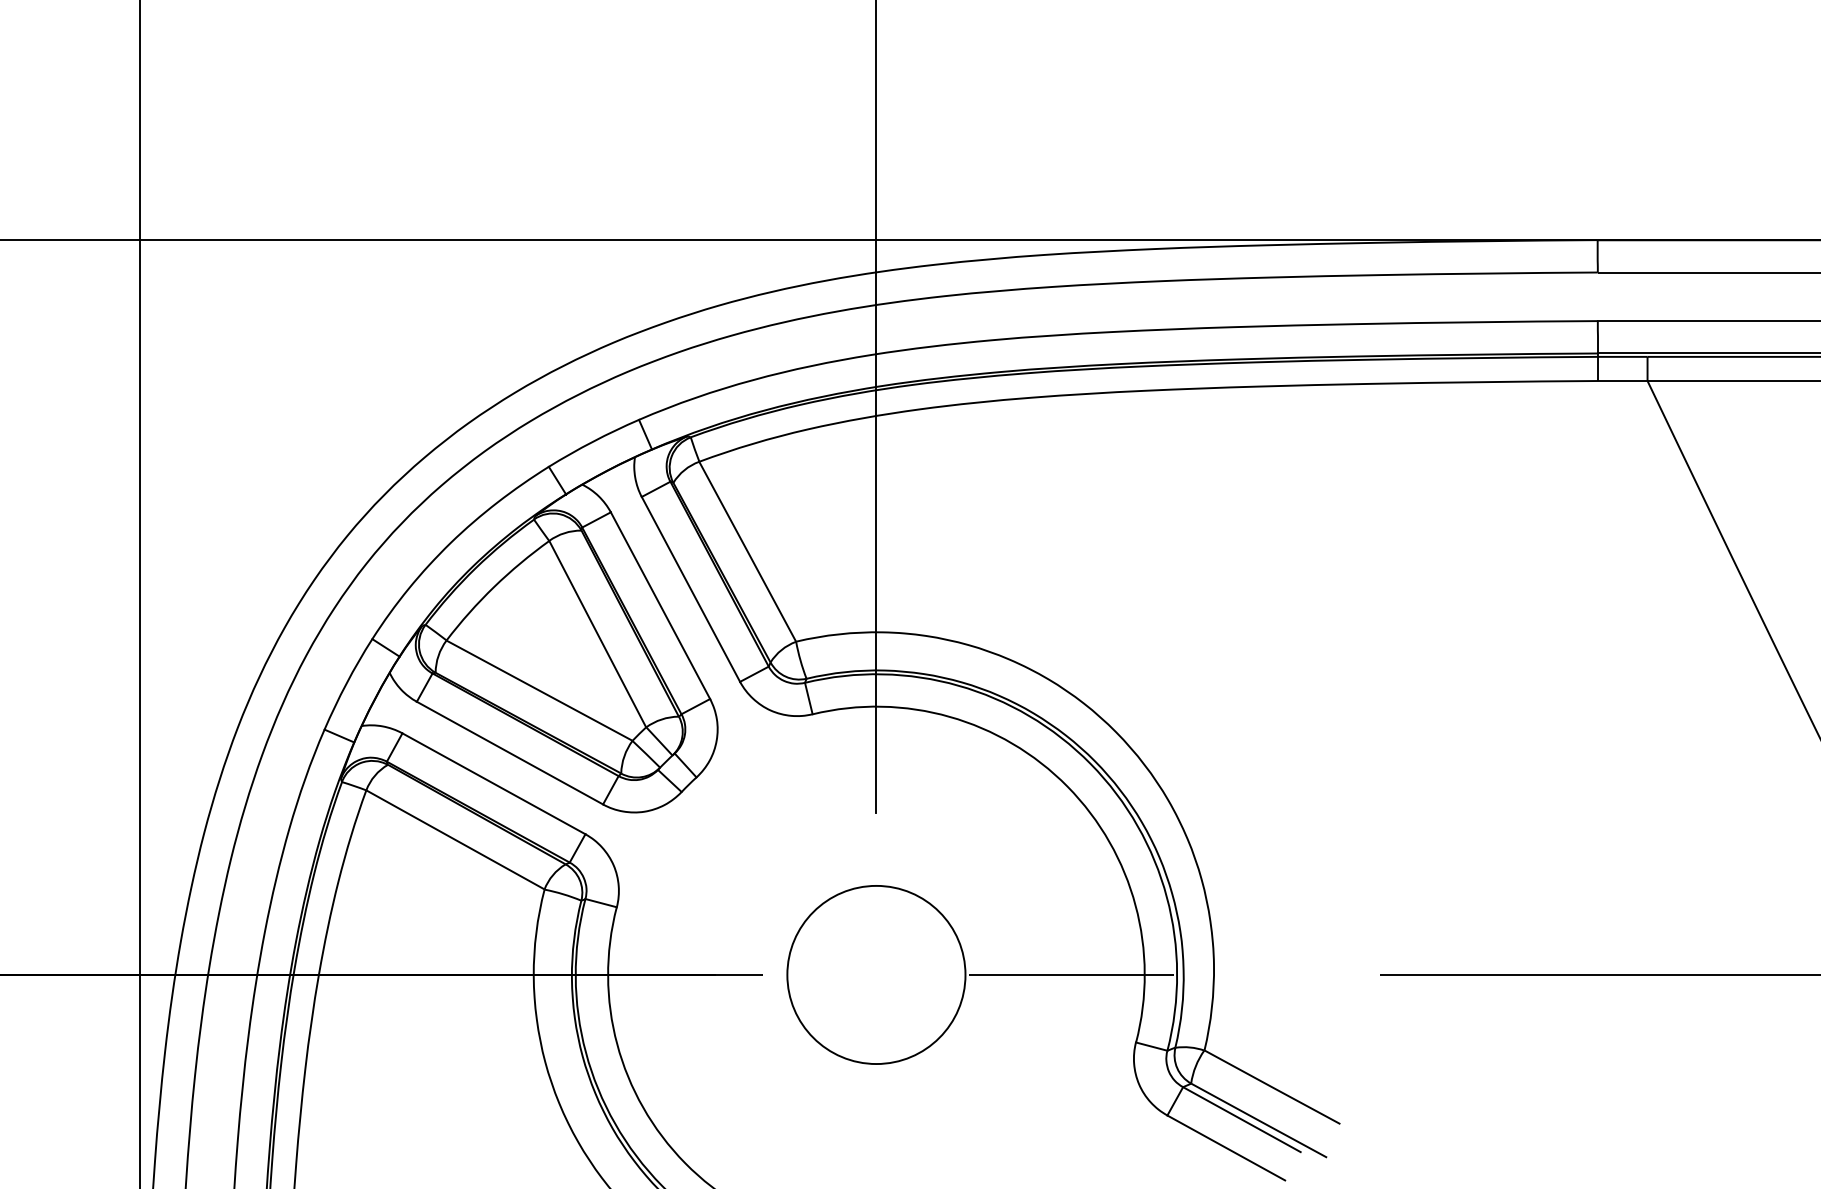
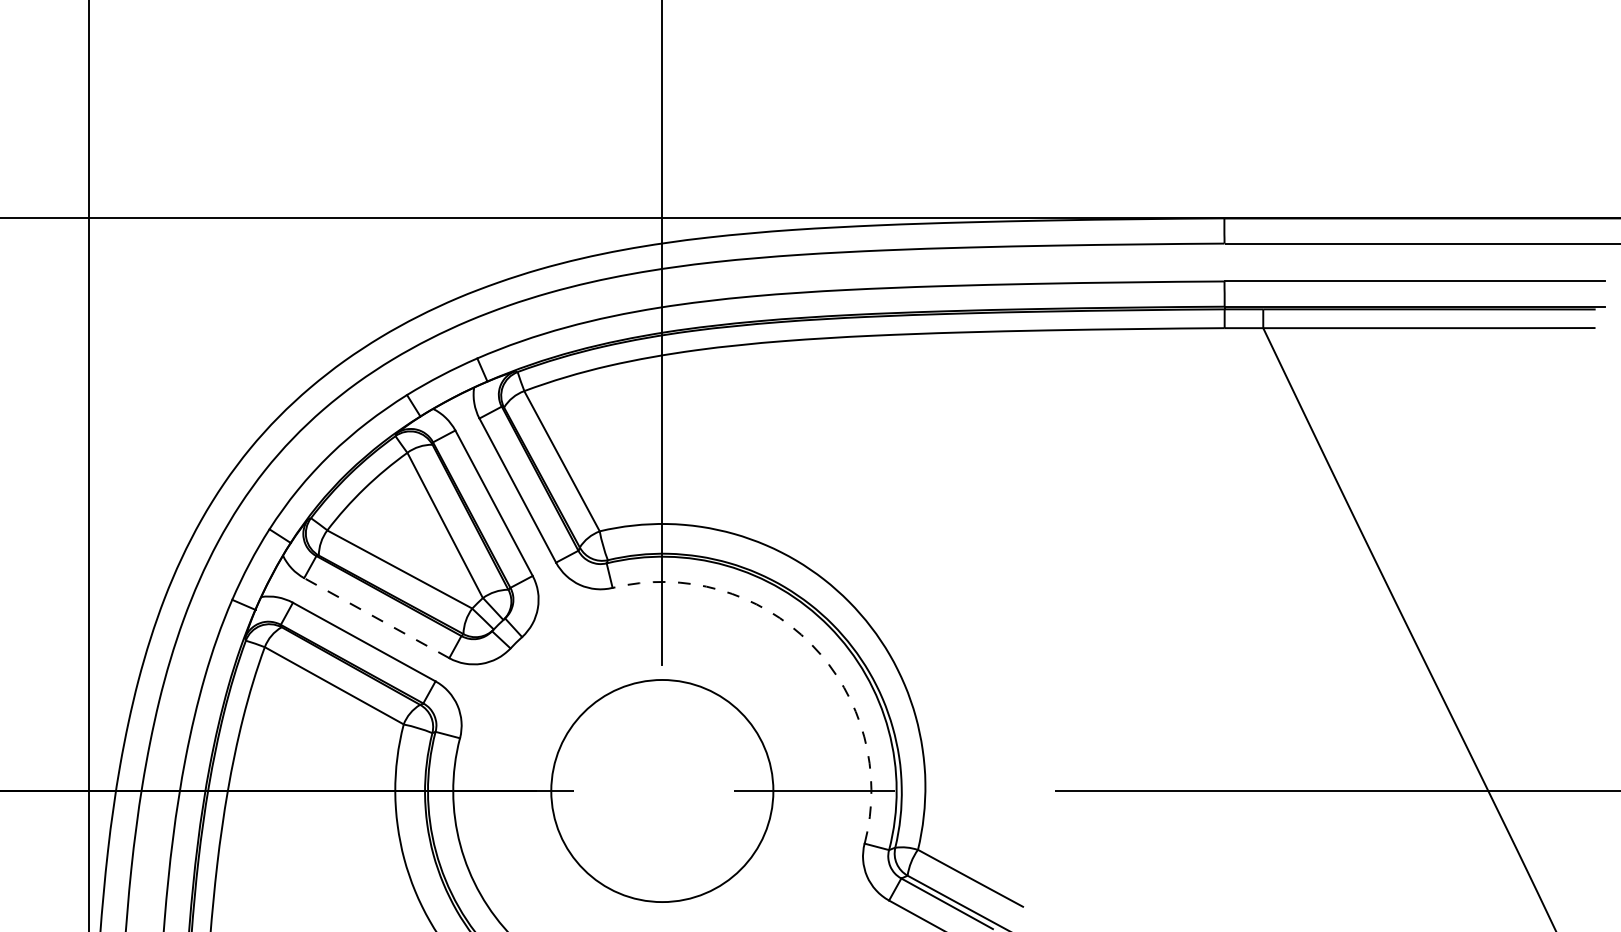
line: (509, 753) -> (376, 618), solid -> dashed
arc: (1067, 786) -> (811, 644), solid -> dashed
circle: (875, 974) -> (661, 790), size x1.6

